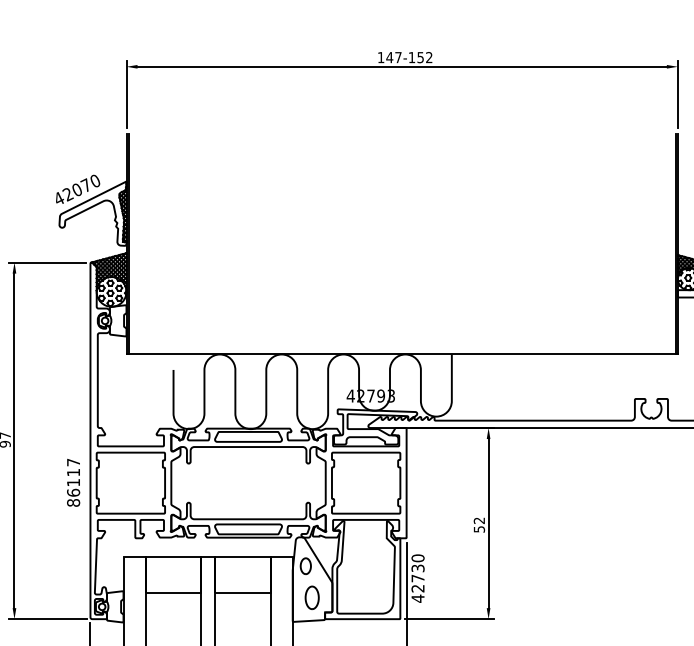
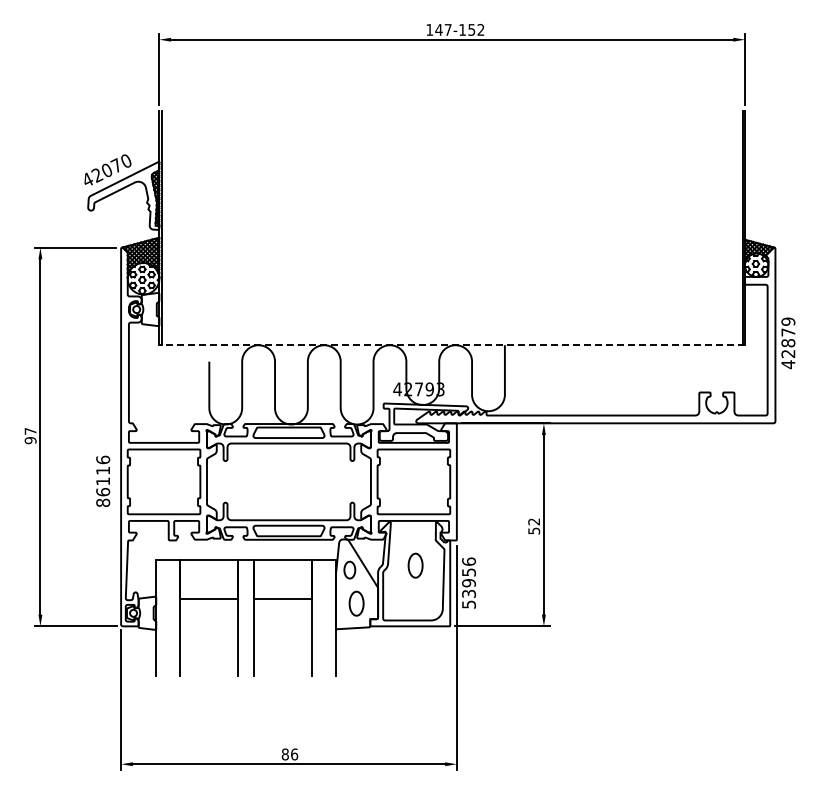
line: (402, 354) -> (452, 345), solid -> dashed
text: (73, 462) -> (103, 459), 86117 -> 86116
part: (367, 561) -> (415, 565), added
text: (418, 578) -> (469, 583), 42730 -> 53956

